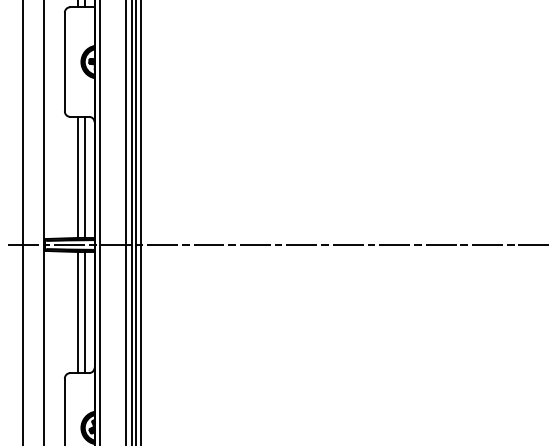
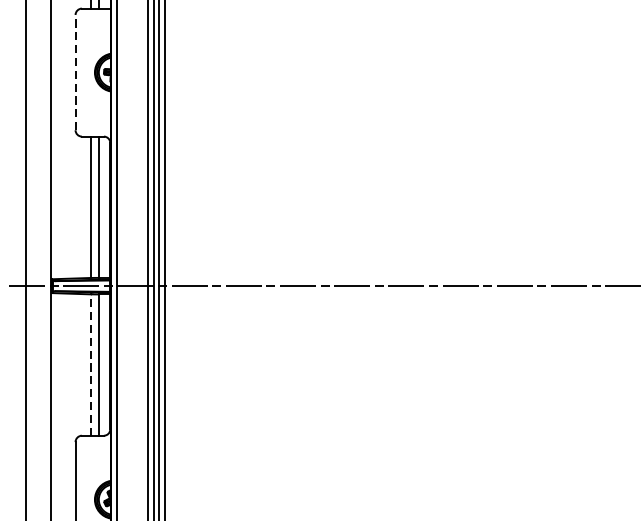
line: (64, 61) -> (75, 71), solid -> dashed
line: (78, 312) -> (91, 364), solid -> dashed

